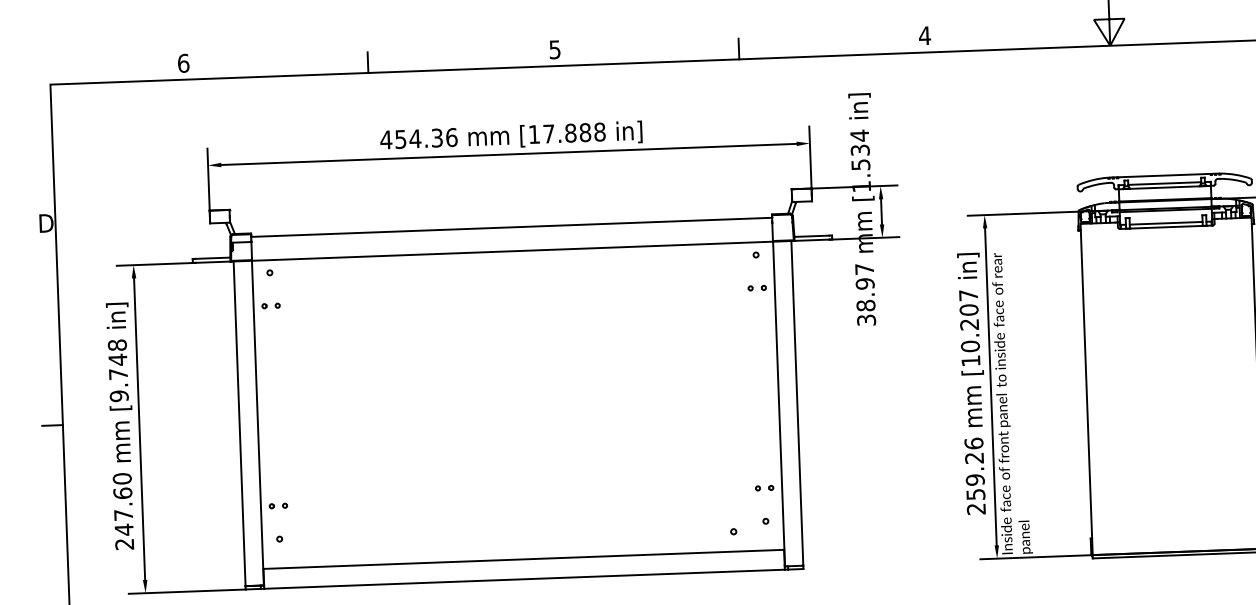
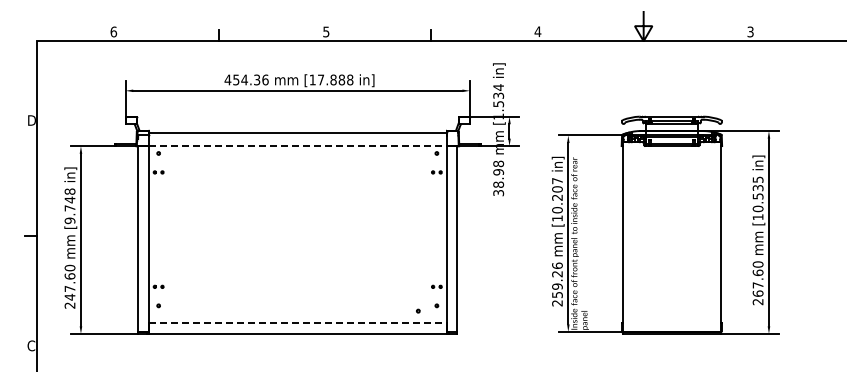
line: (513, 251) -> (298, 146), solid -> dashed
text: (864, 268) -> (498, 163), 38.97 -> 38.98
line: (523, 559) -> (297, 322), solid -> dashed

